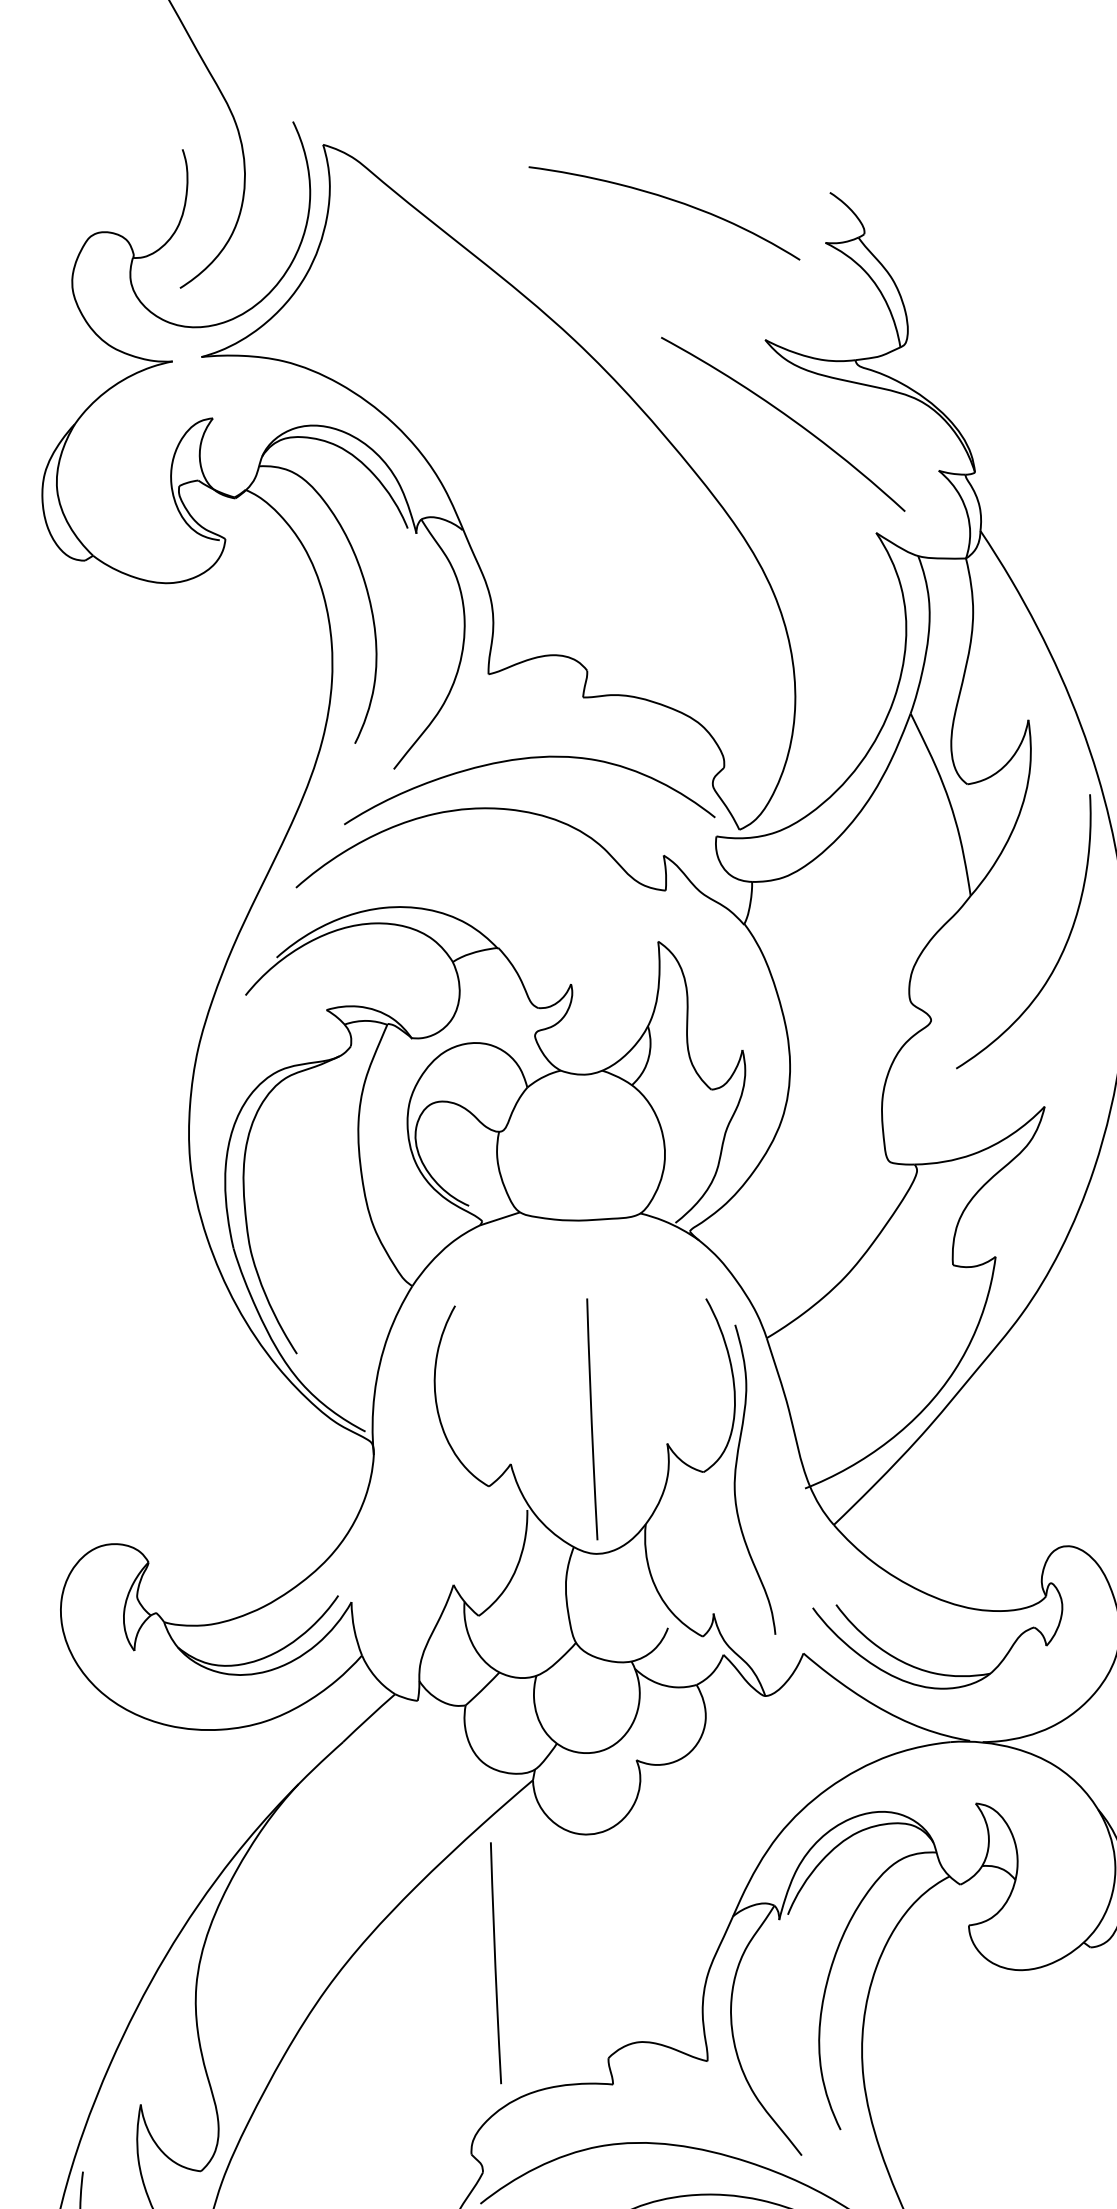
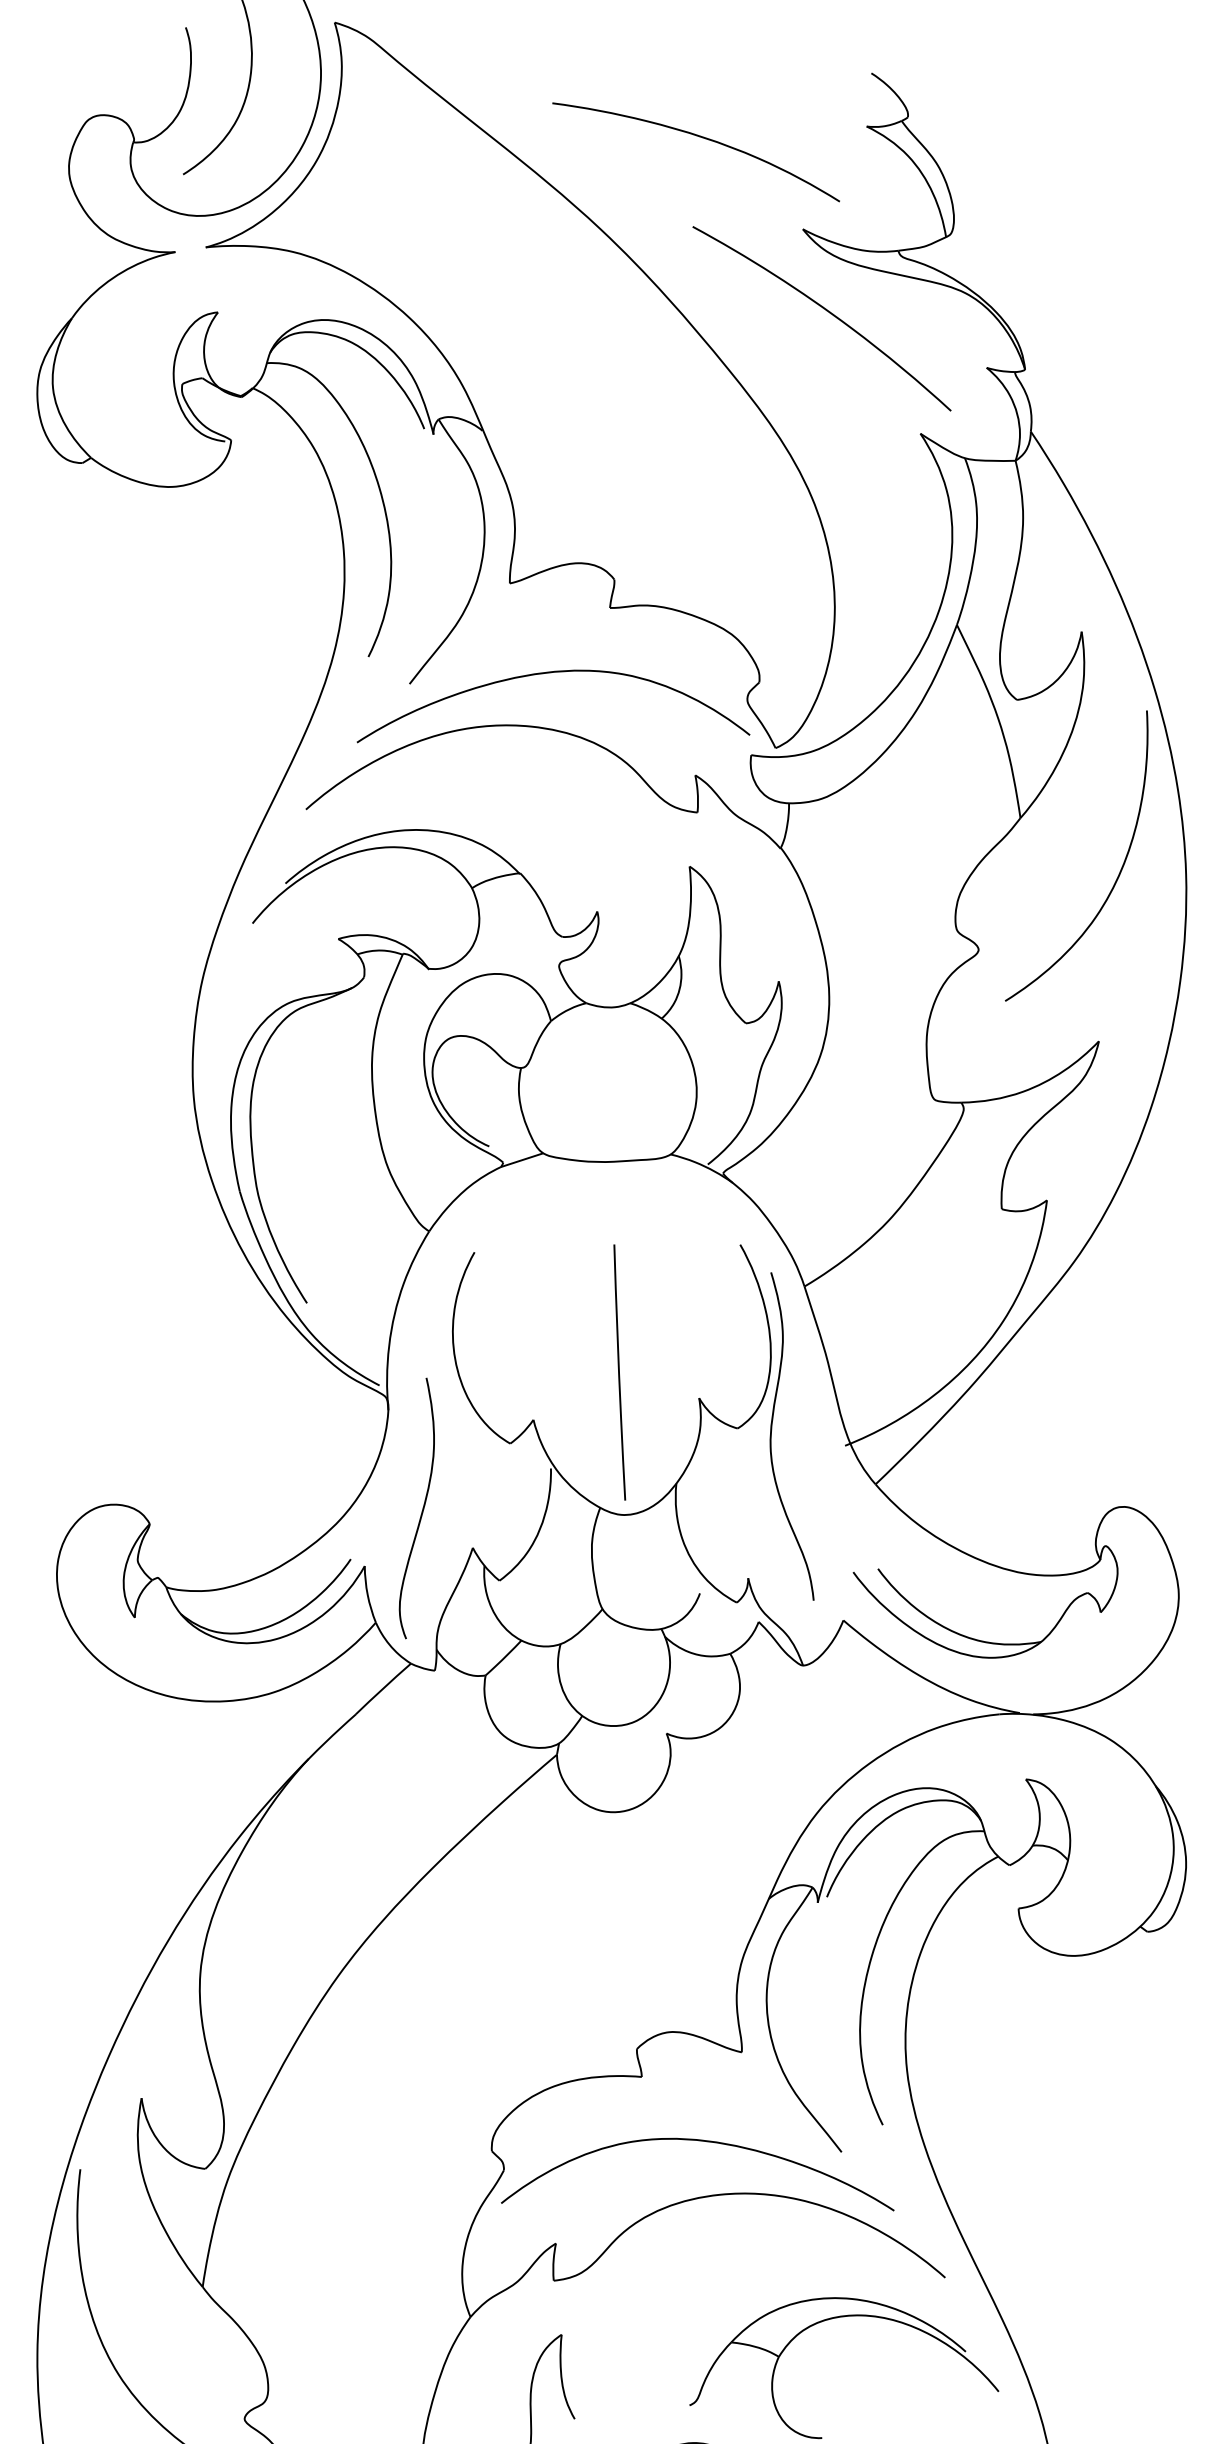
curve: (667, 199) -> (699, 137), moved
curve: (405, 1550) -> (421, 1511), added
line: (495, 1963) -> (517, 1948), removed

